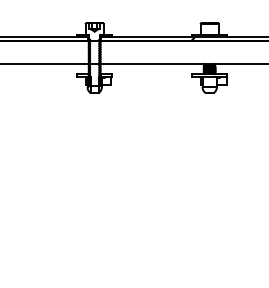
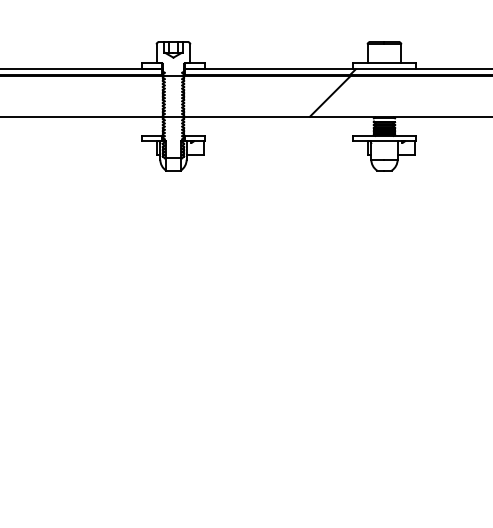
hatch: (179, 52) -> (329, 96), added

